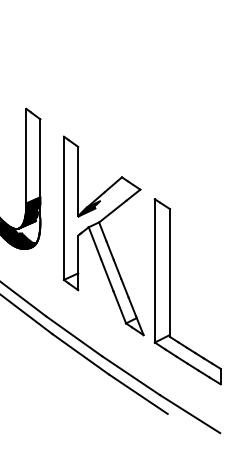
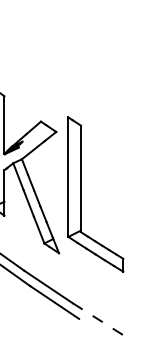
part: (170, 291) -> (81, 194), moved
line: (190, 414) -> (98, 319), solid -> dashed

